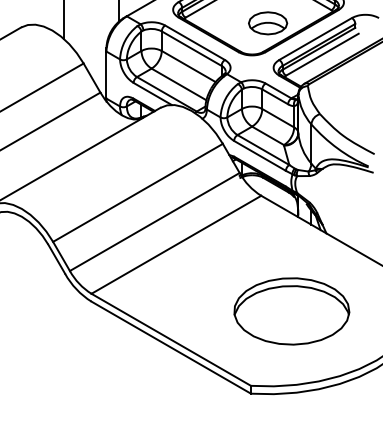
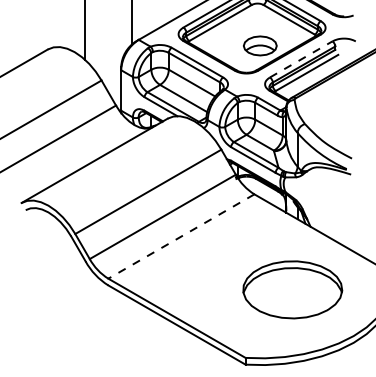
line: (315, 39) -> (301, 59), solid -> dashed
line: (175, 244) -> (180, 236), solid -> dashed
part: (291, 311) -> (292, 289), moved

